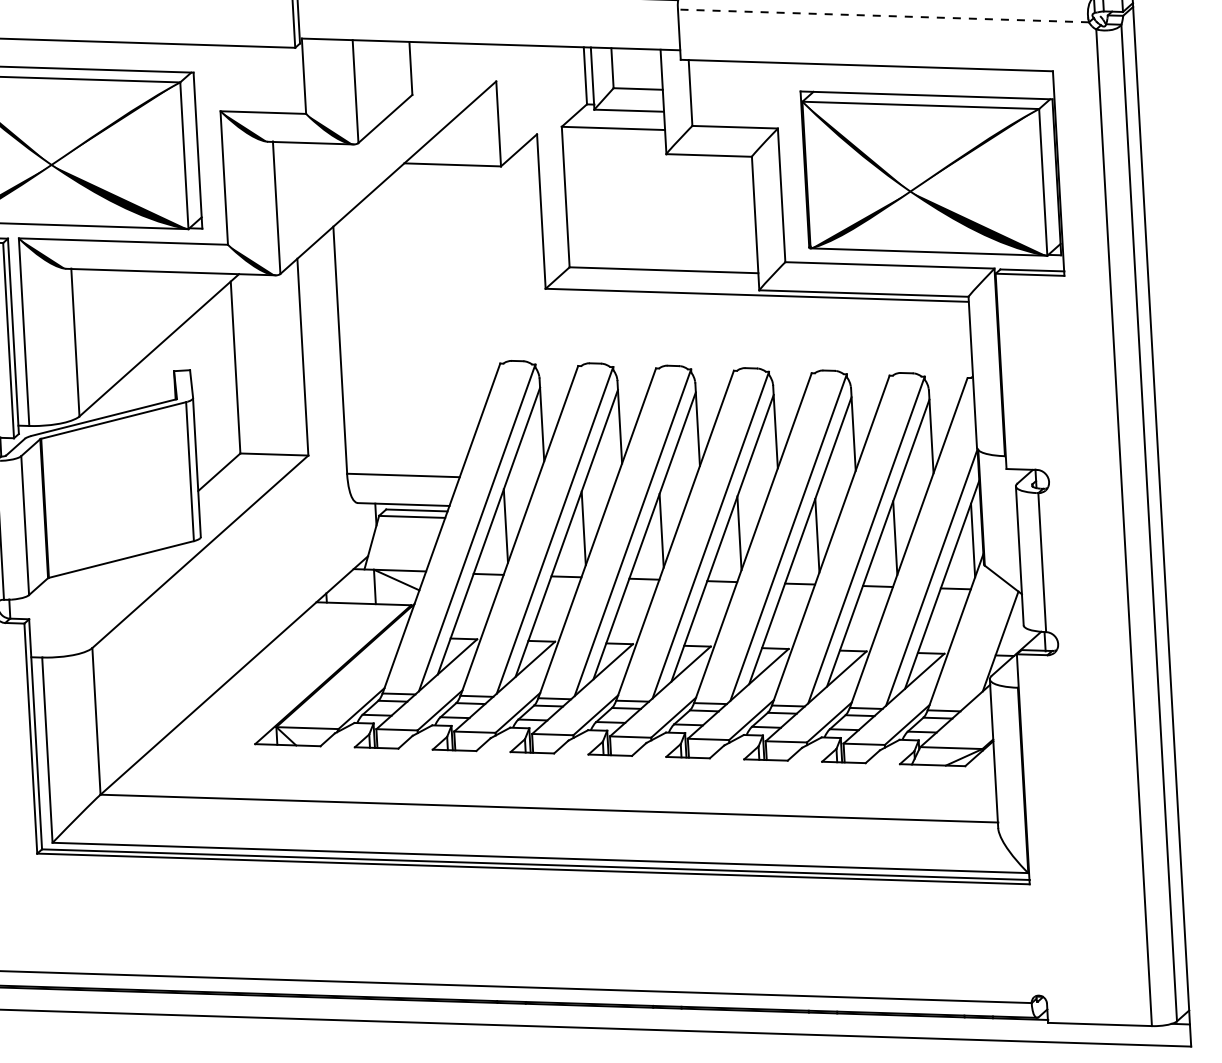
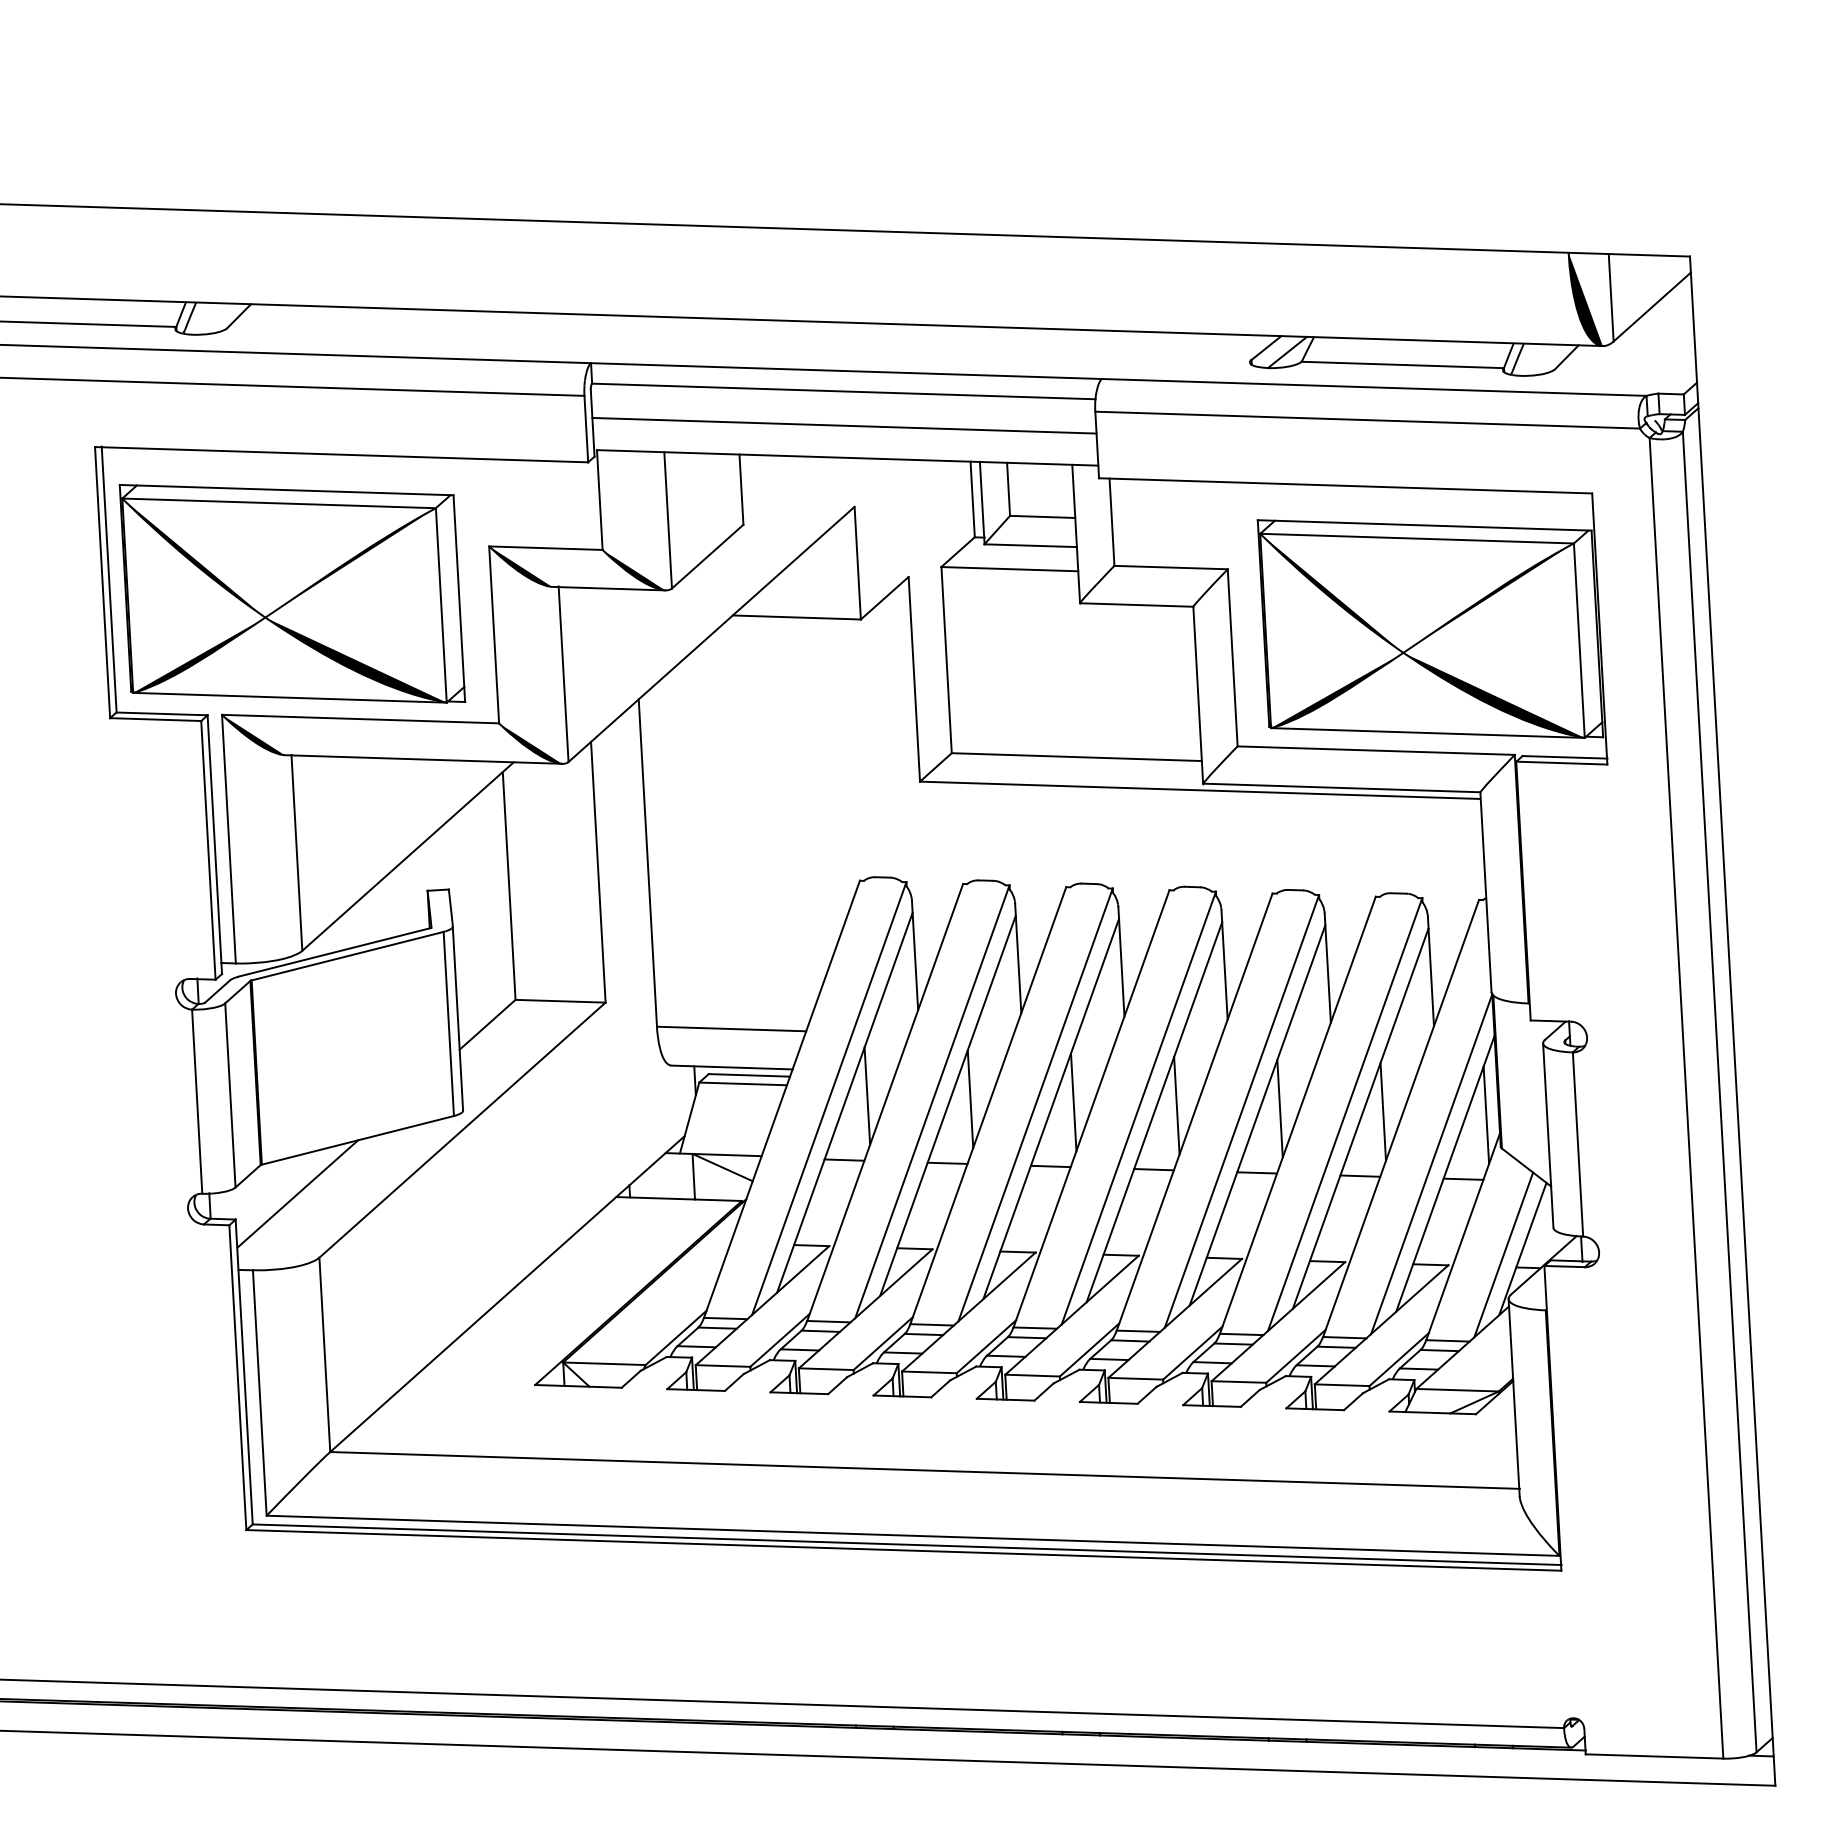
line: (883, 16) -> (1367, 420), dashed -> solid
line: (488, 20) -> (844, 425), added
line: (75, 599) -> (297, 1193), added
line: (986, 645) -> (1503, 1254), added

